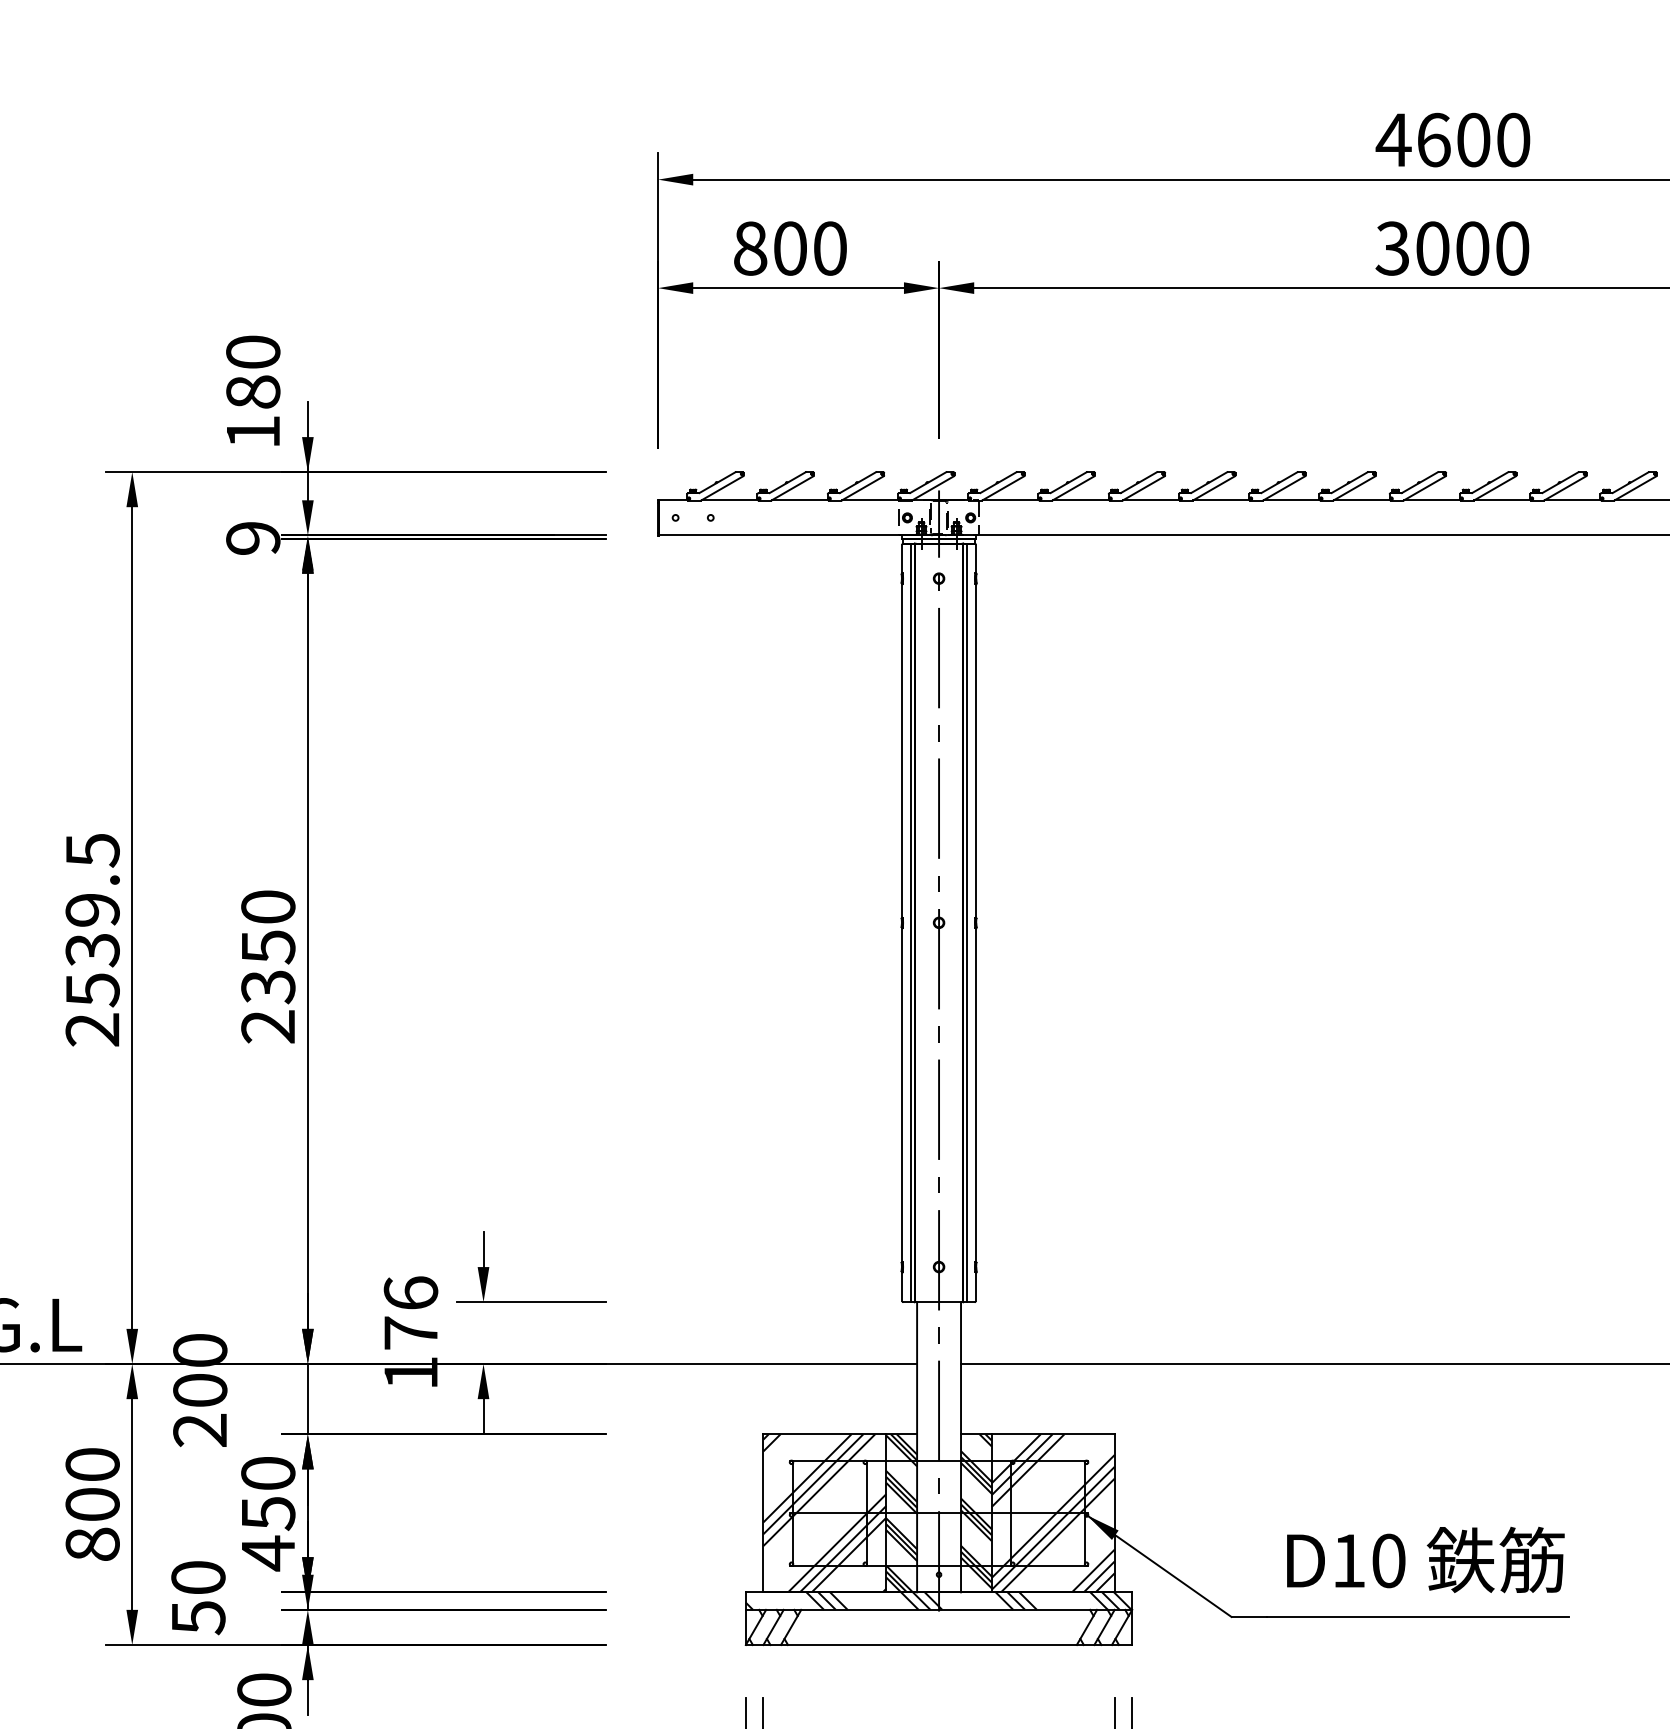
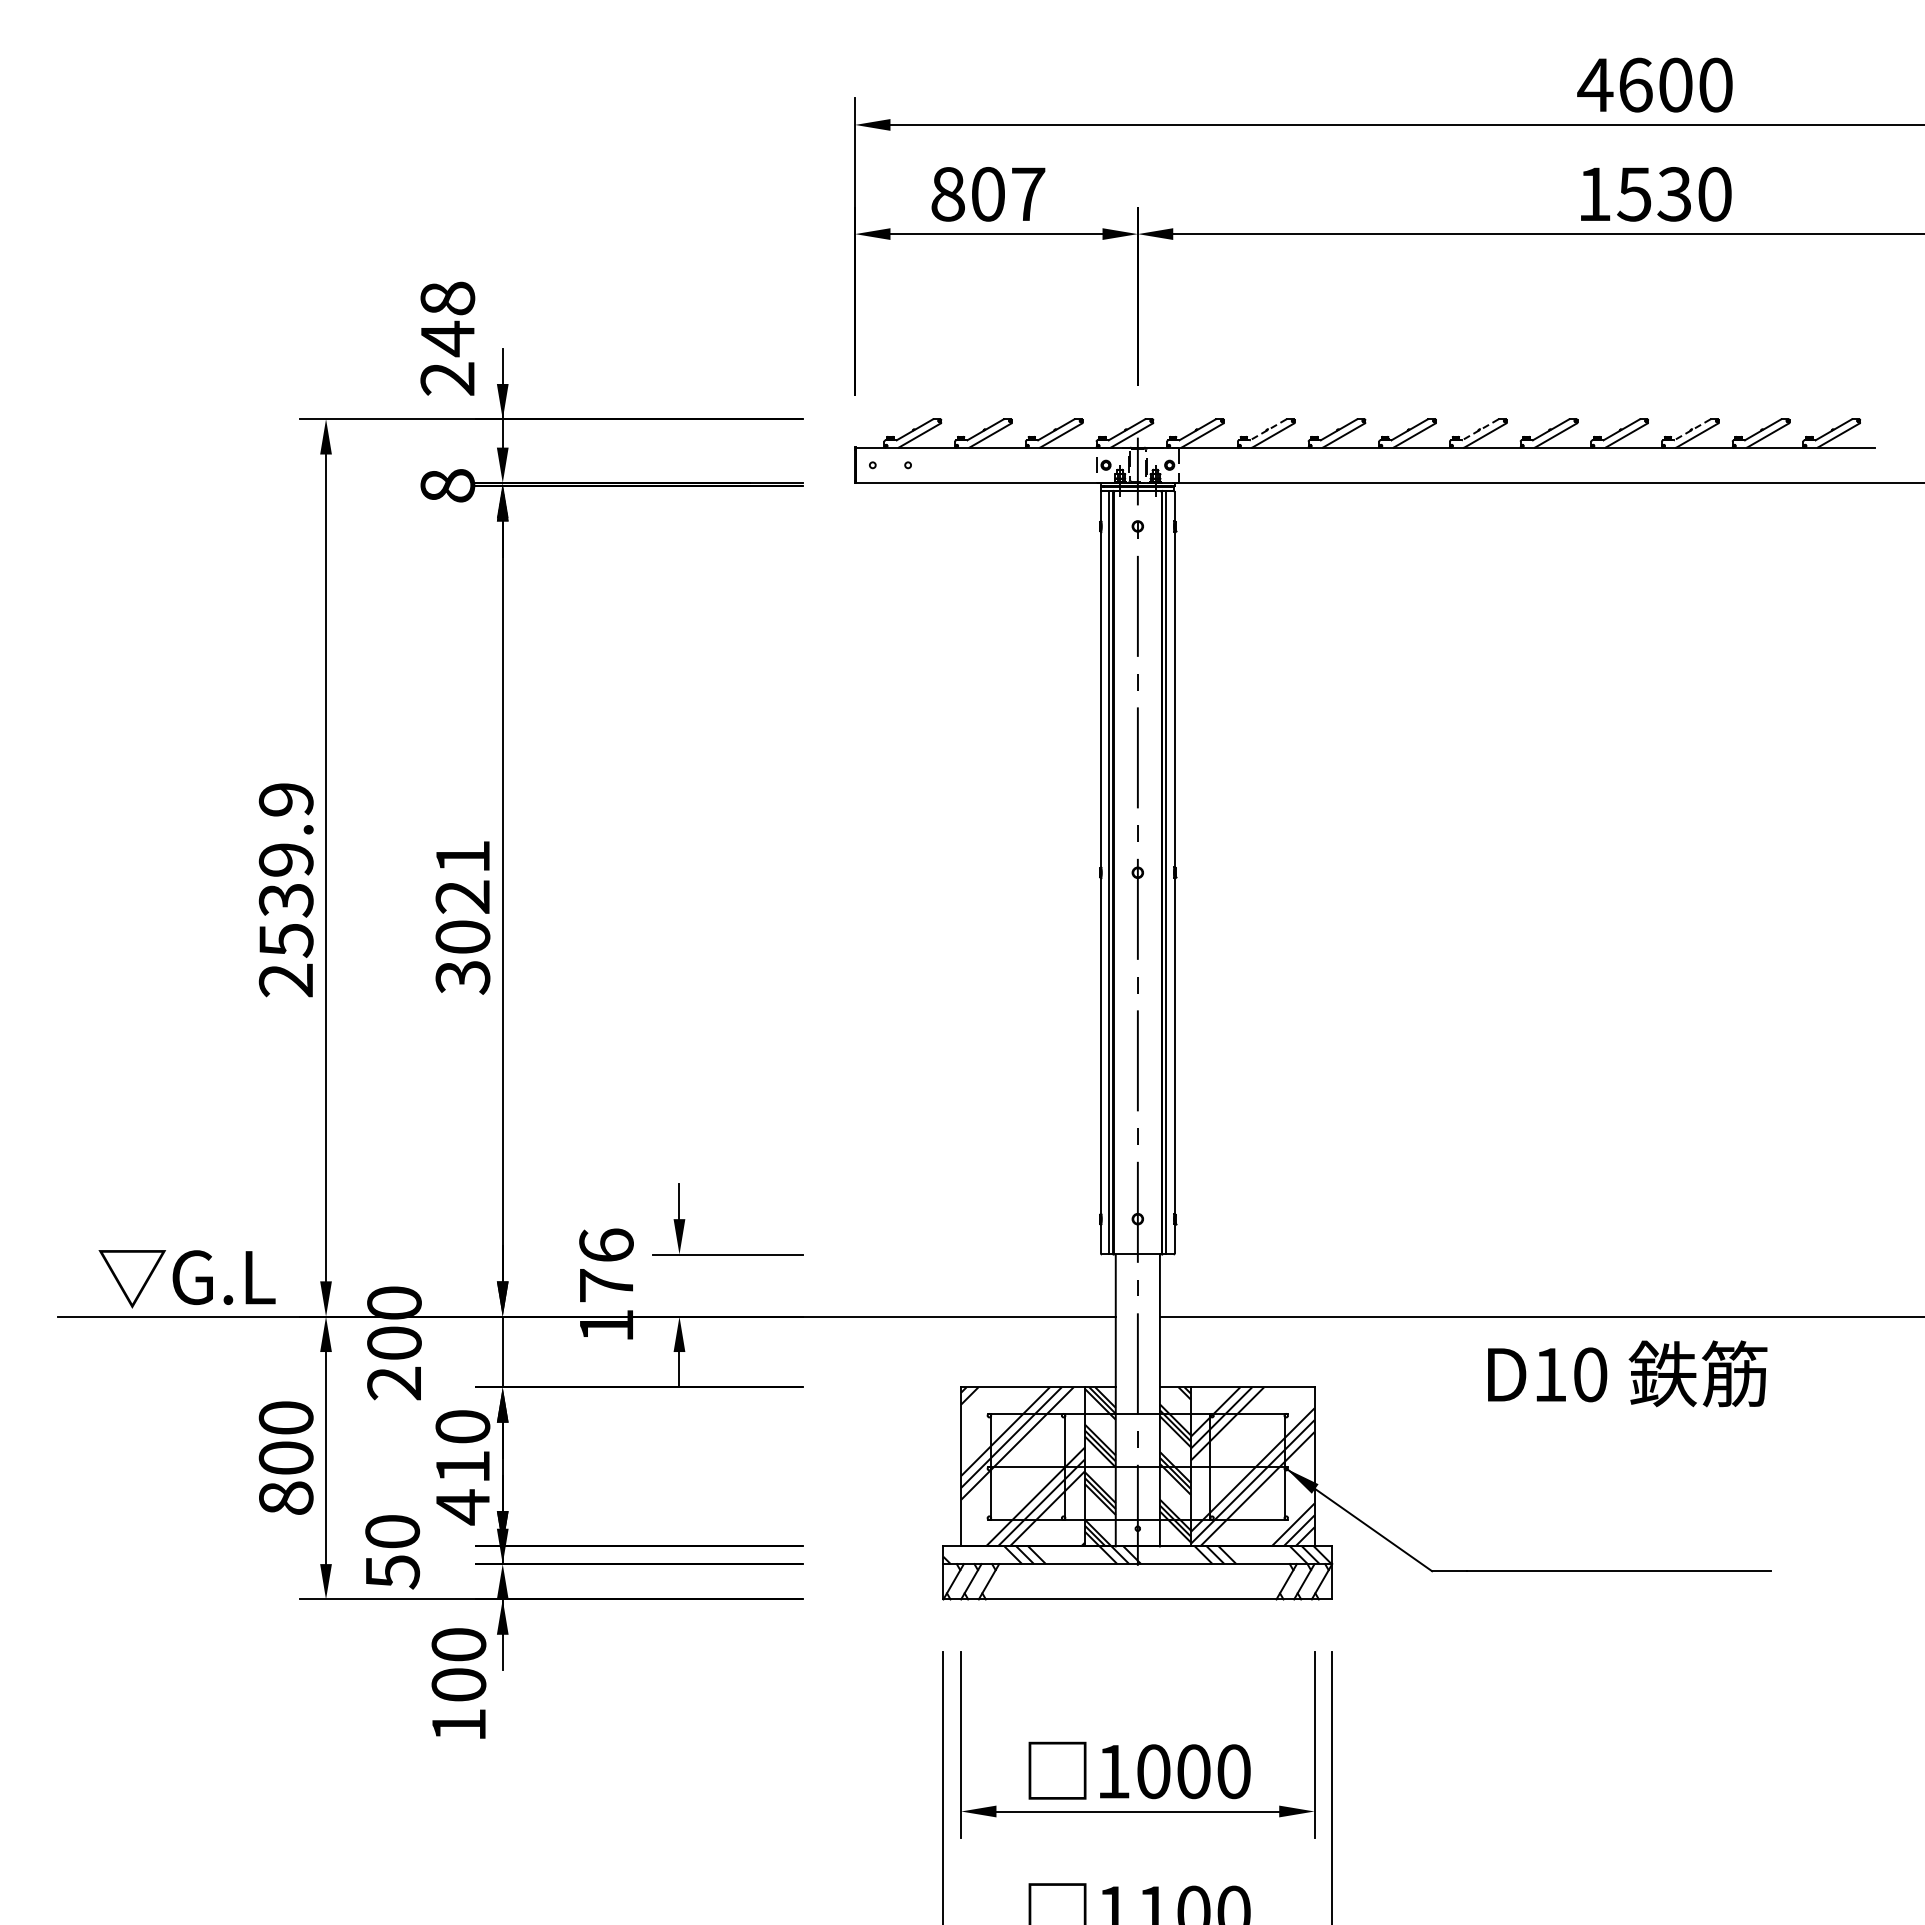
text: (830, 248) -> (1028, 194), 800 -> 807
text: (1432, 248) -> (1634, 194), 3000 -> 1530
text: (252, 391) -> (447, 338), 180 -> 248
line: (1068, 482) -> (1268, 429), solid -> dashed
line: (1279, 482) -> (1480, 429), solid -> dashed
line: (1490, 482) -> (1692, 429), solid -> dashed
text: (252, 537) -> (447, 485), 9 -> 8
text: (91, 851) -> (285, 800), 2539.5 -> 2539.9
text: (267, 967) -> (462, 917), 2350 -> 3021
text: (268, 1513) -> (463, 1467), 450 -> 410
text: (1425, 1559) -> (1627, 1373), moved

